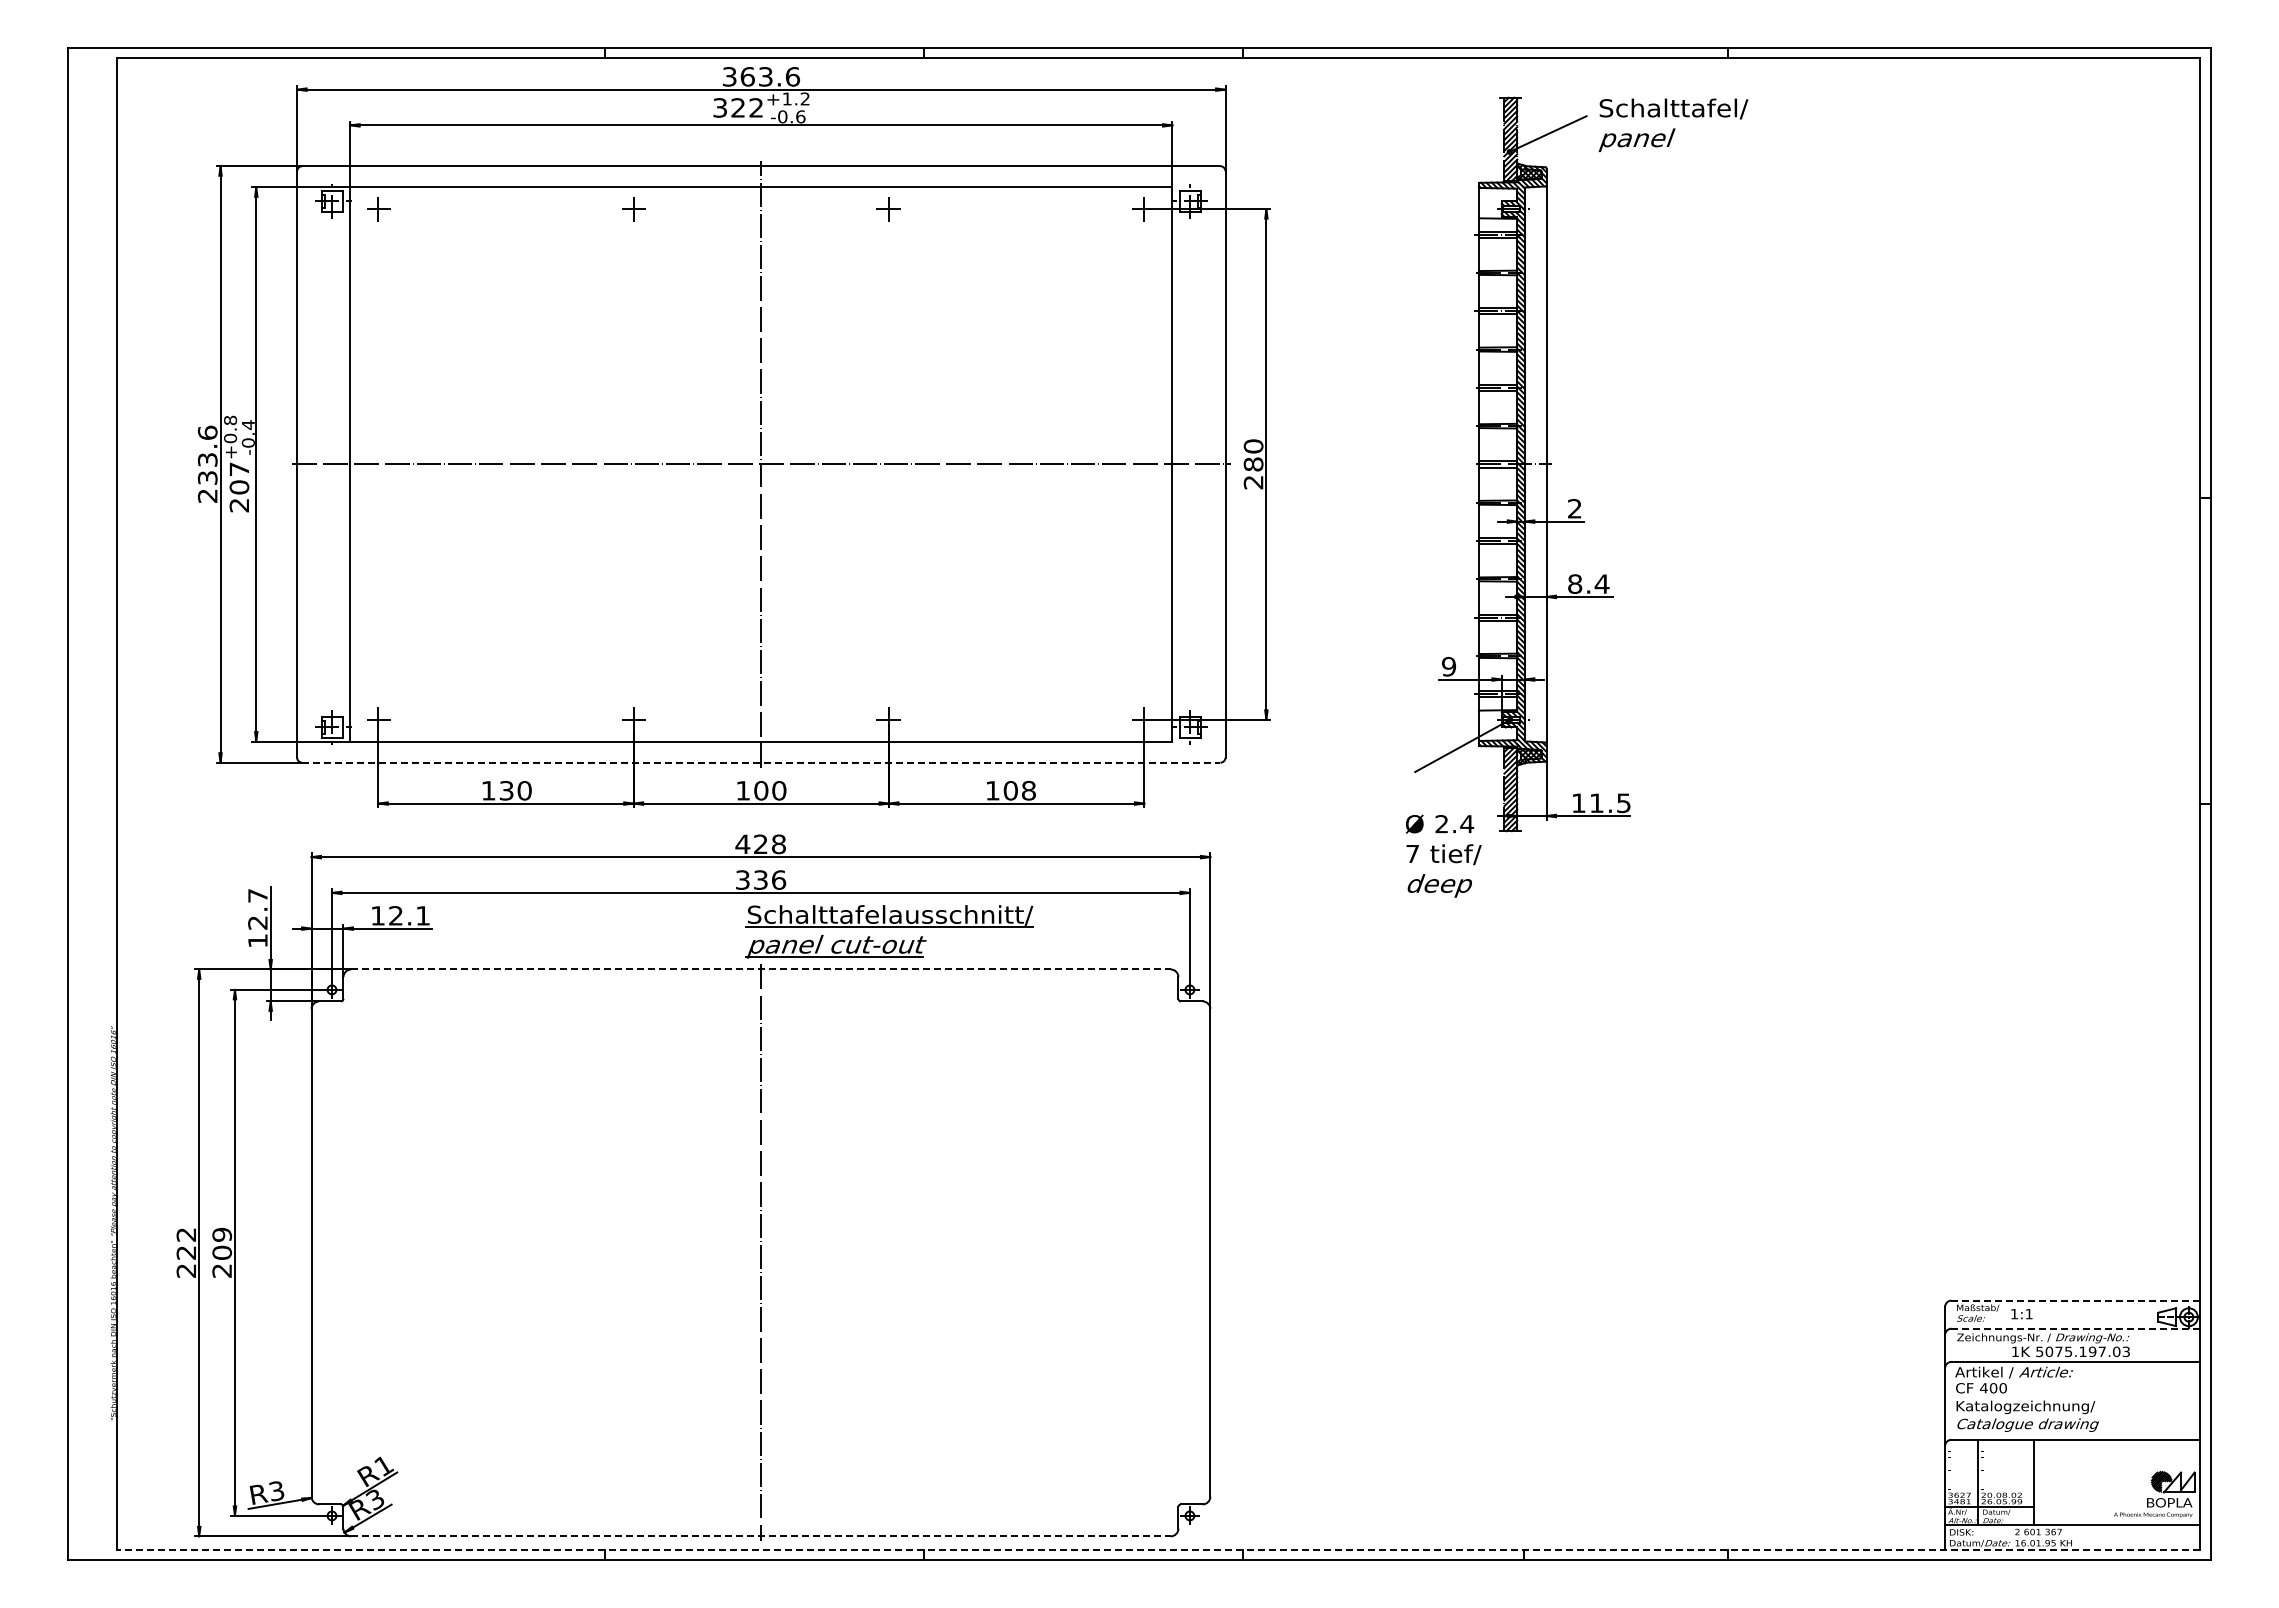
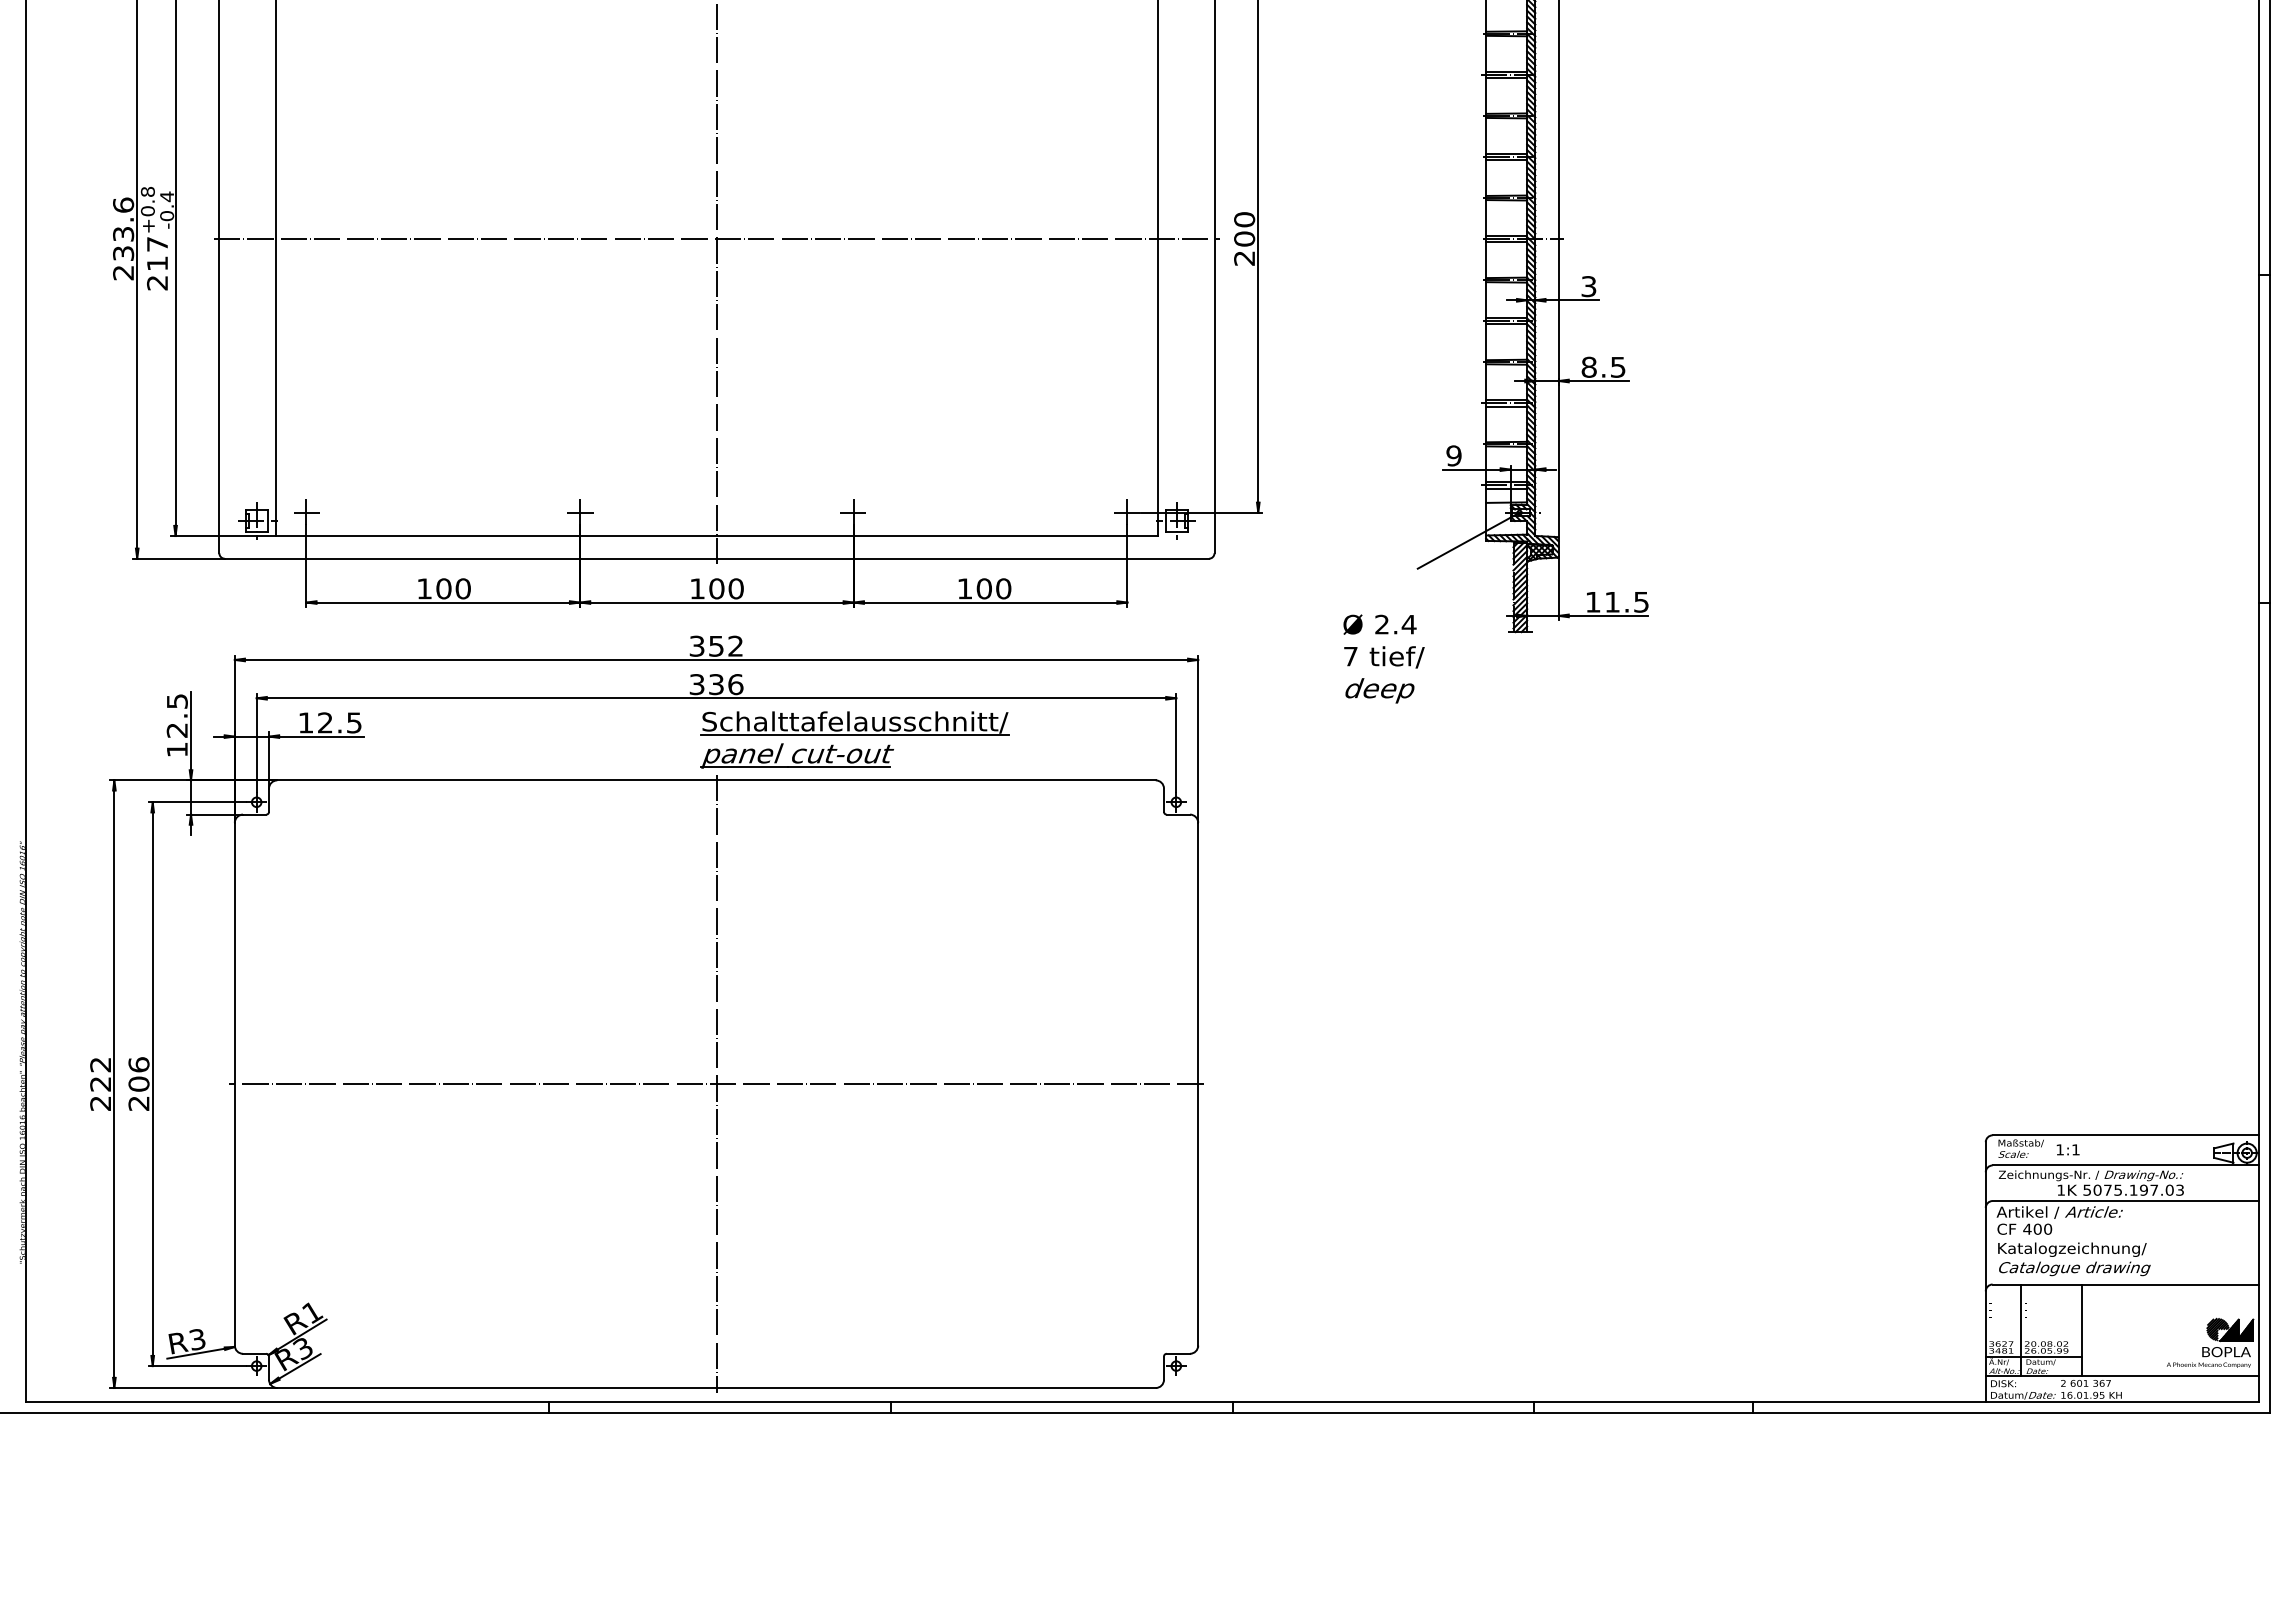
text: (1253, 464) -> (1244, 239), 280 -> 200
text: (239, 487) -> (157, 263), 207 -> 217
text: (1574, 508) -> (1588, 286), 2 -> 3
text: (1601, 583) -> (1617, 366), 8.4 -> 8.5
line: (761, 762) -> (717, 558), dashed -> solid
text: (506, 790) -> (443, 588), 130 -> 100
text: (1028, 790) -> (1003, 588), 108 -> 100
text: (760, 844) -> (716, 646), 428 -> 352
text: (1443, 855) -> (1383, 658), moved
text: (257, 895) -> (176, 701), 12.7 -> 12.5
text: (422, 915) -> (353, 722), 12.1 -> 12.5
line: (760, 969) -> (716, 780), dashed -> solid
text: (222, 1234) -> (139, 1064), 209 -> 206
line: (760, 1252) -> (716, 1083), added
line: (2075, 1300) -> (2125, 1135), dashed -> solid
line: (2075, 1328) -> (2125, 1165), dashed -> solid
hatch: (2179, 1482) -> (2237, 1330), added
line: (760, 1536) -> (716, 1388), dashed -> solid
line: (1158, 1549) -> (1142, 1402), dashed -> solid

